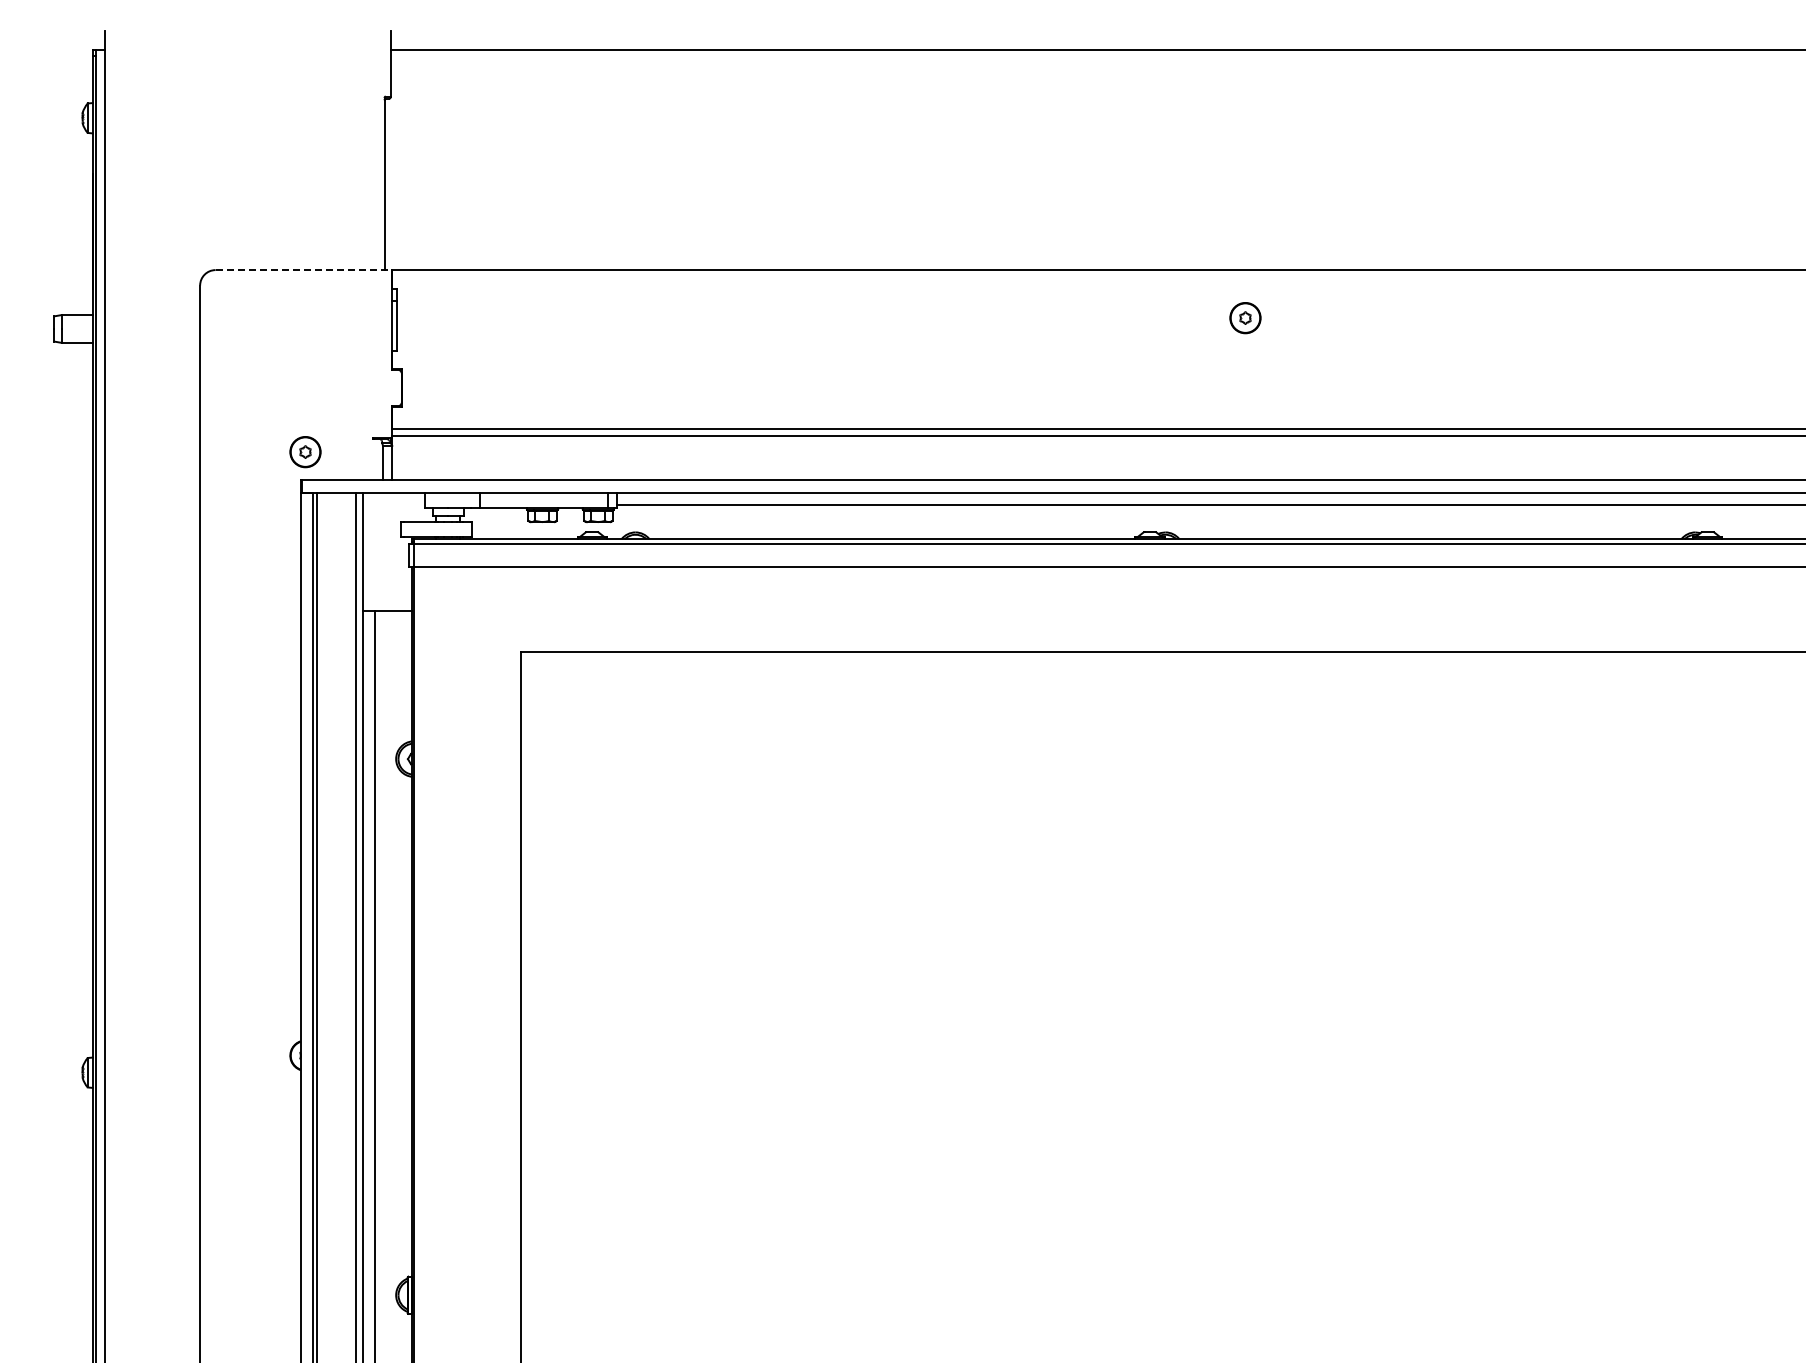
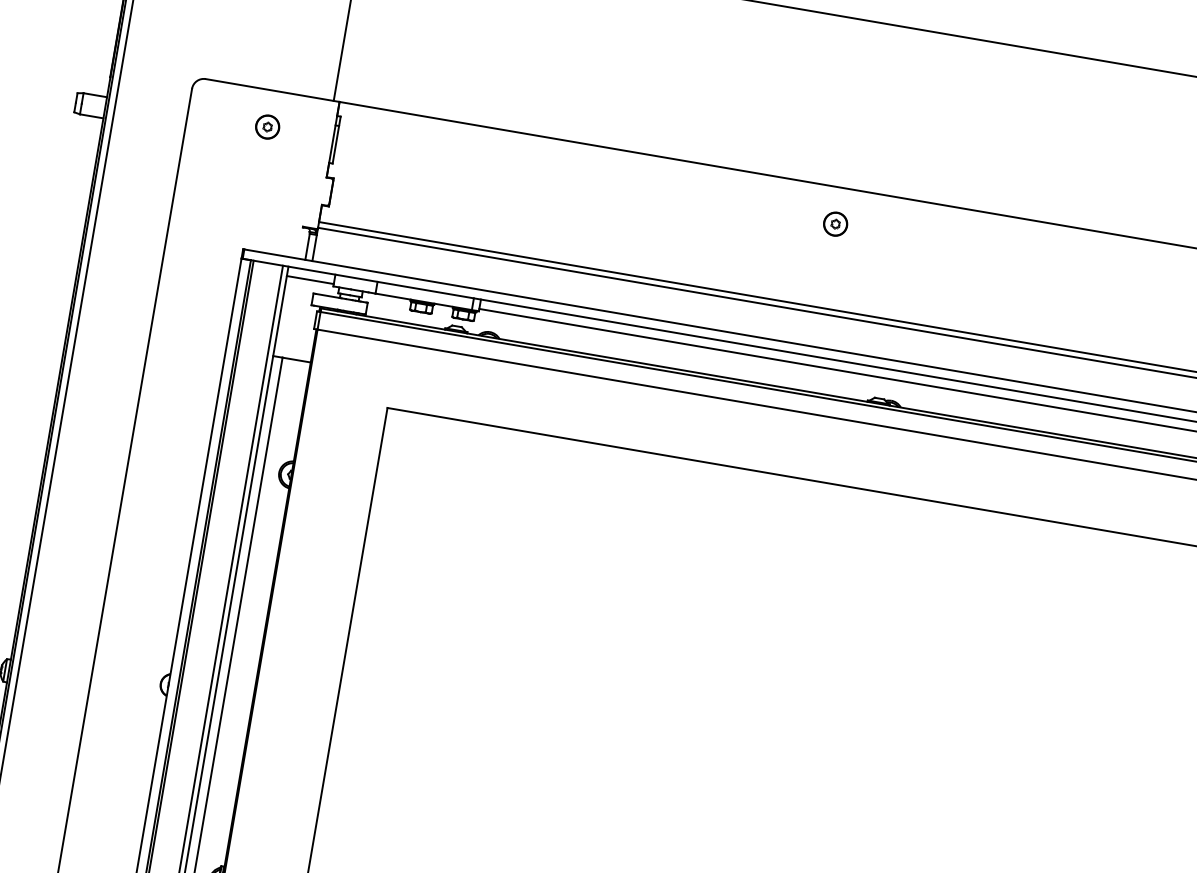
line: (304, 270) -> (273, 90), dashed -> solid
part: (1245, 318) -> (835, 224), moved
part: (305, 452) -> (267, 127), moved
line: (393, 505) -> (310, 280), added

